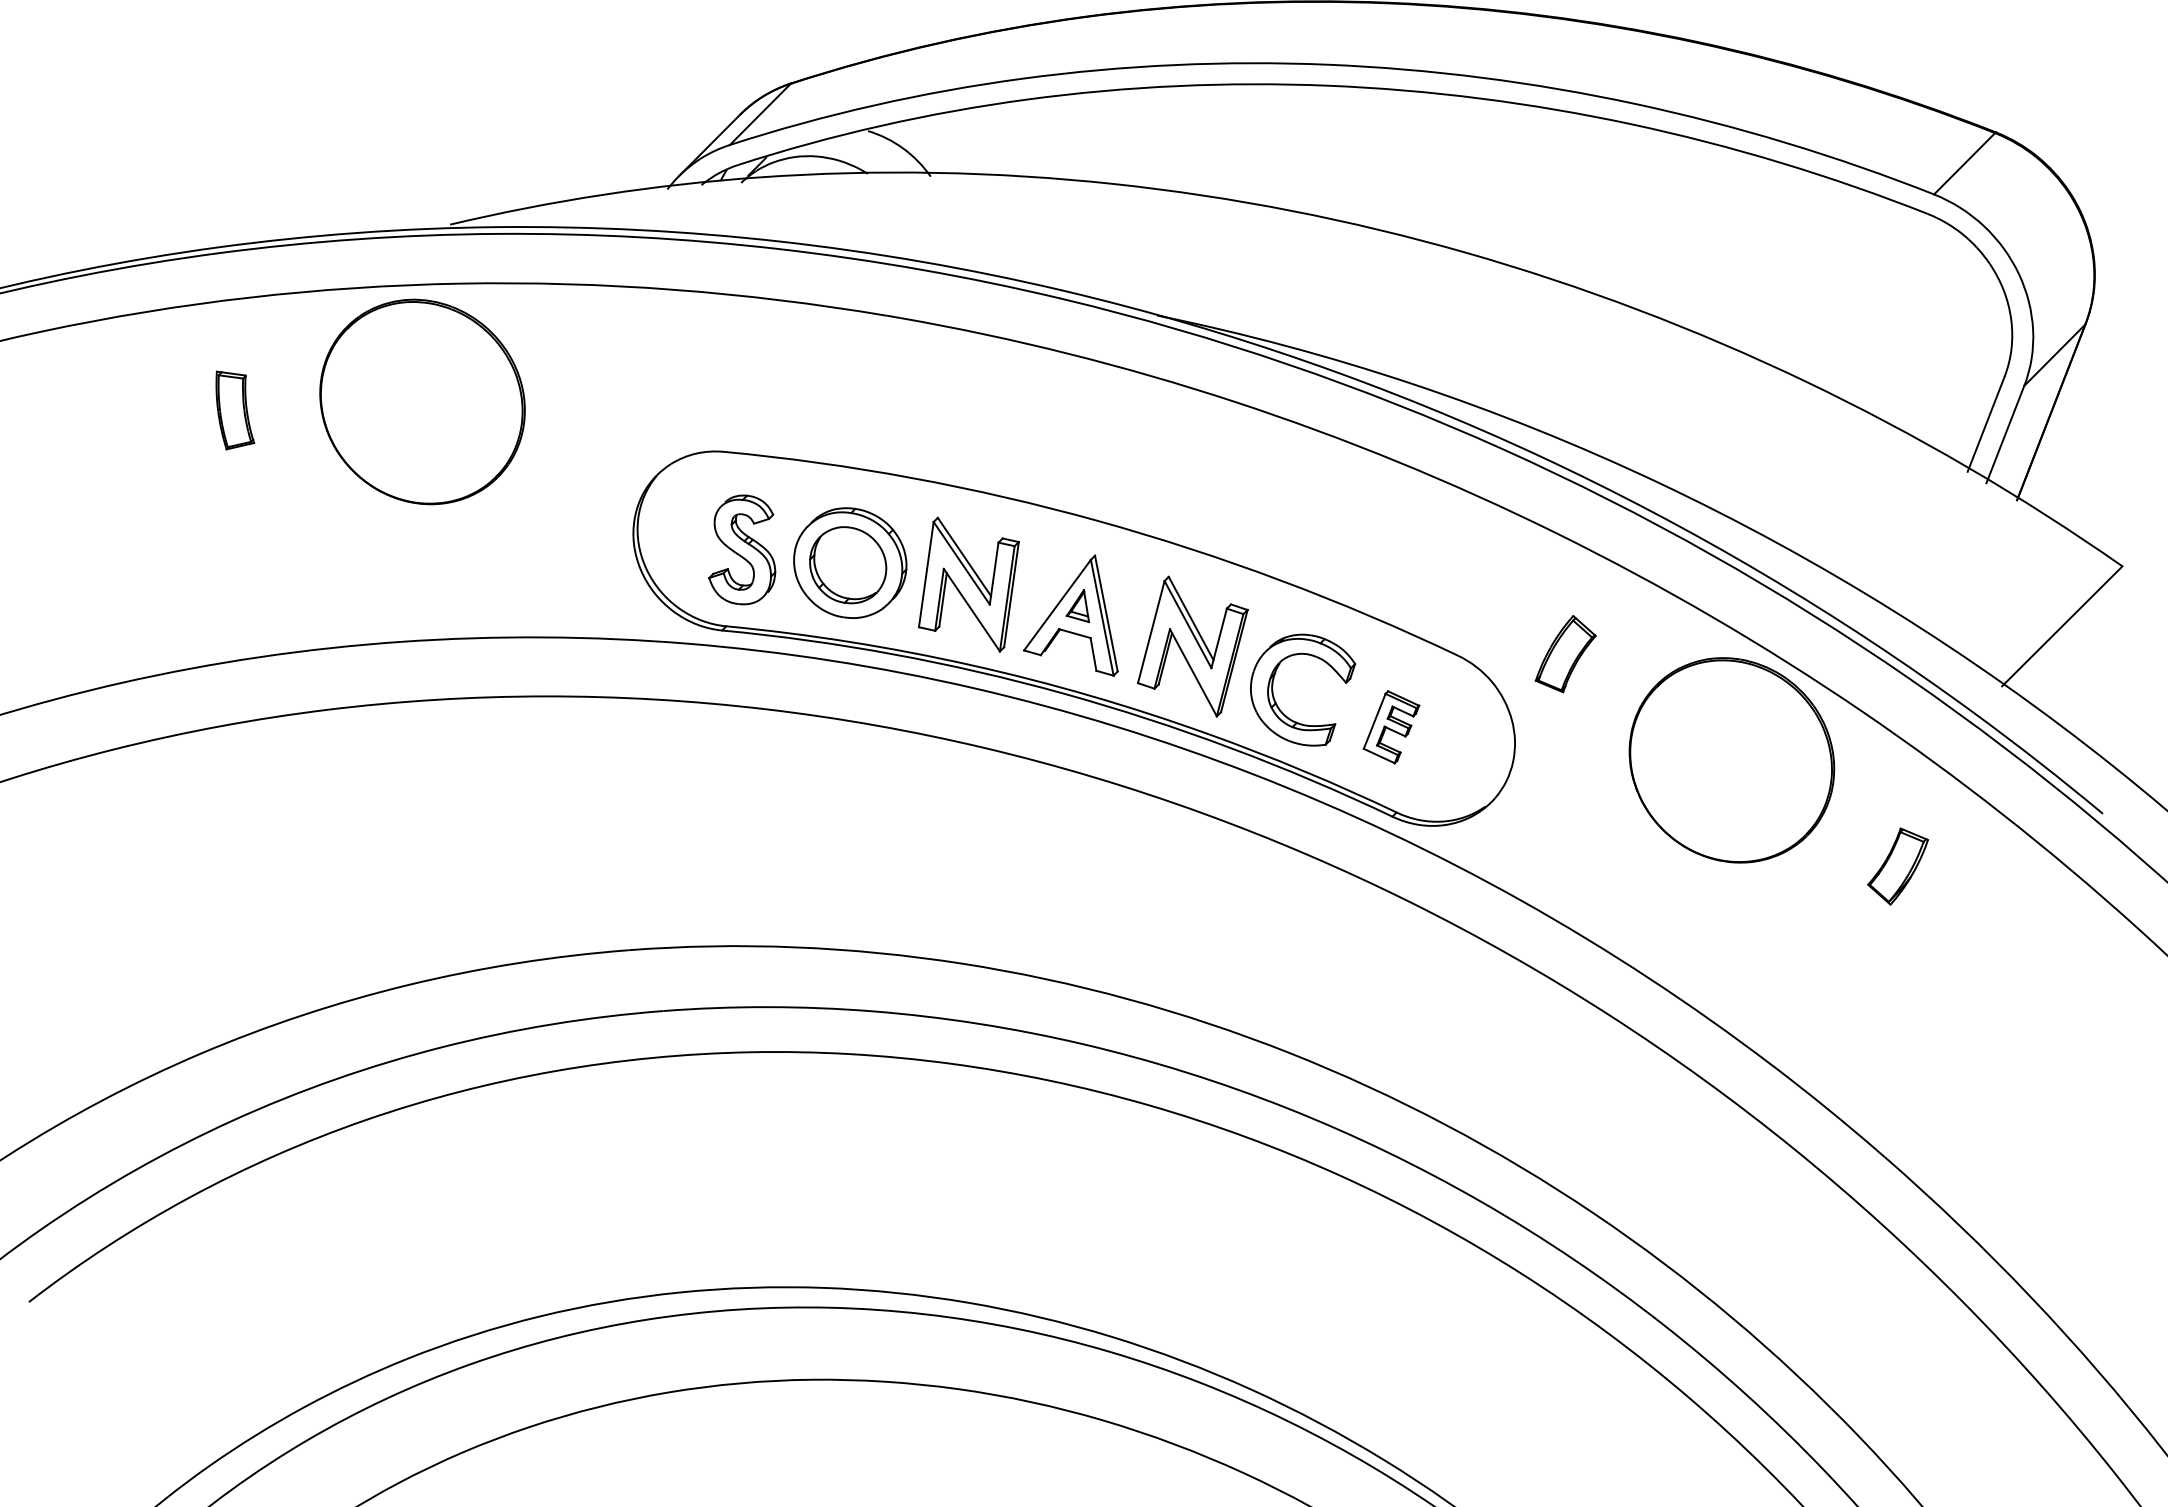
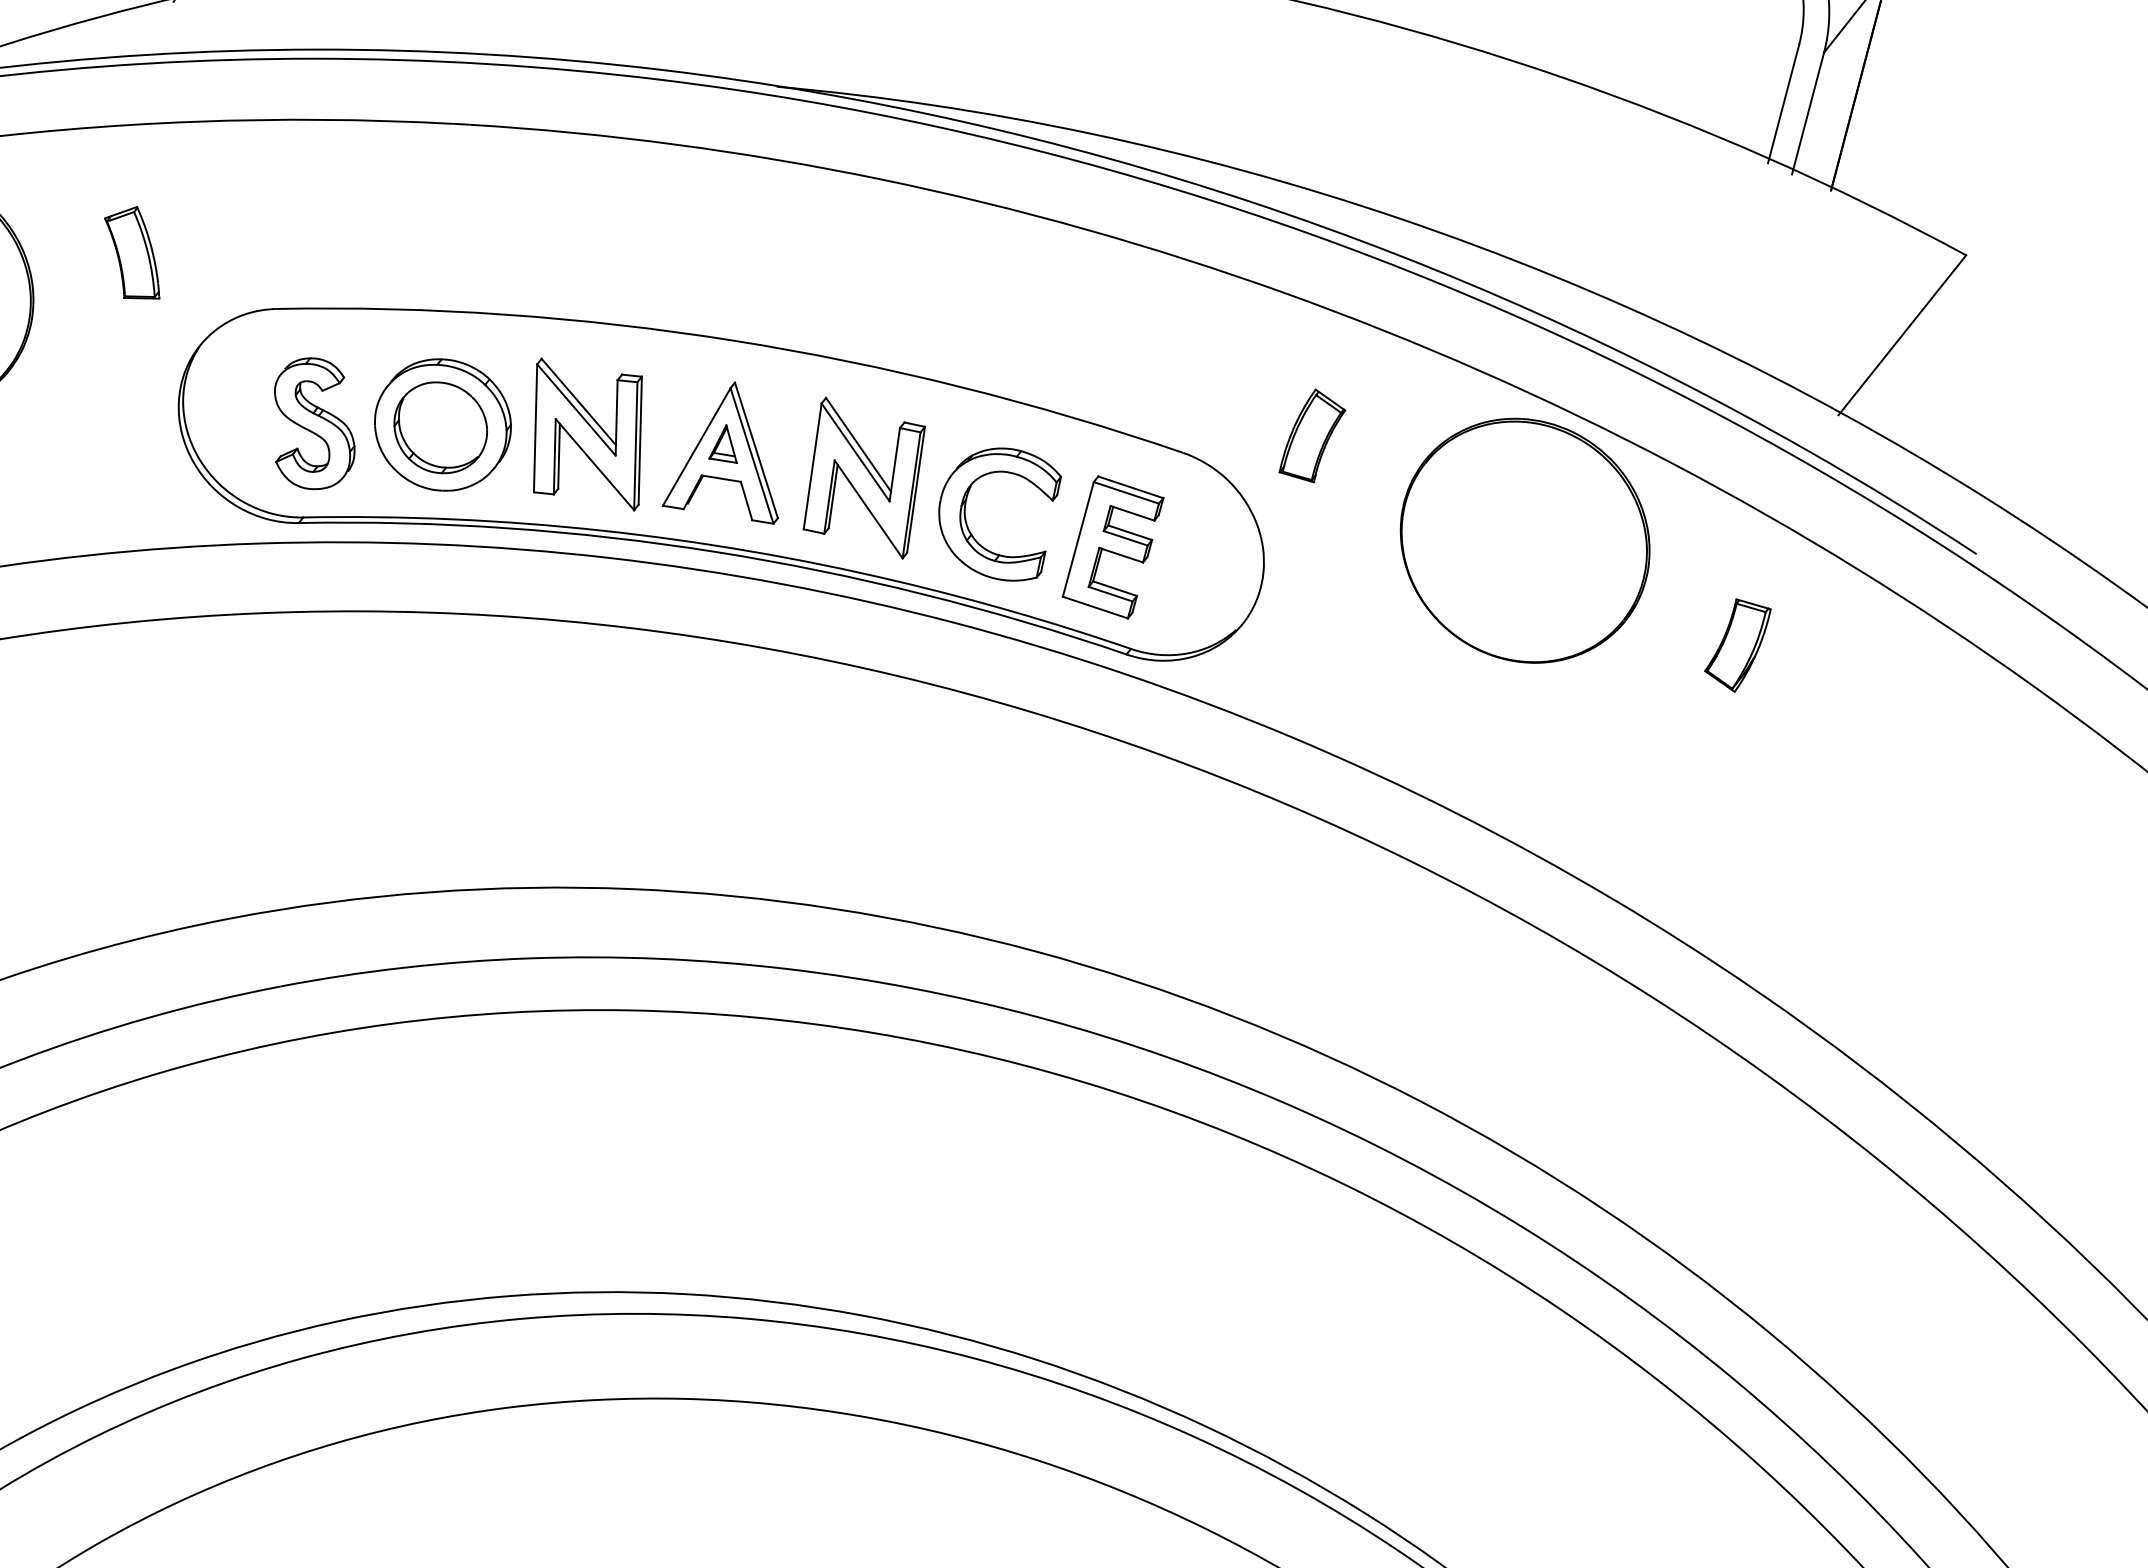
part: (609, 393) -> (131, 254), added
part: (1391, 727) -> (1113, 547), size x1.67

